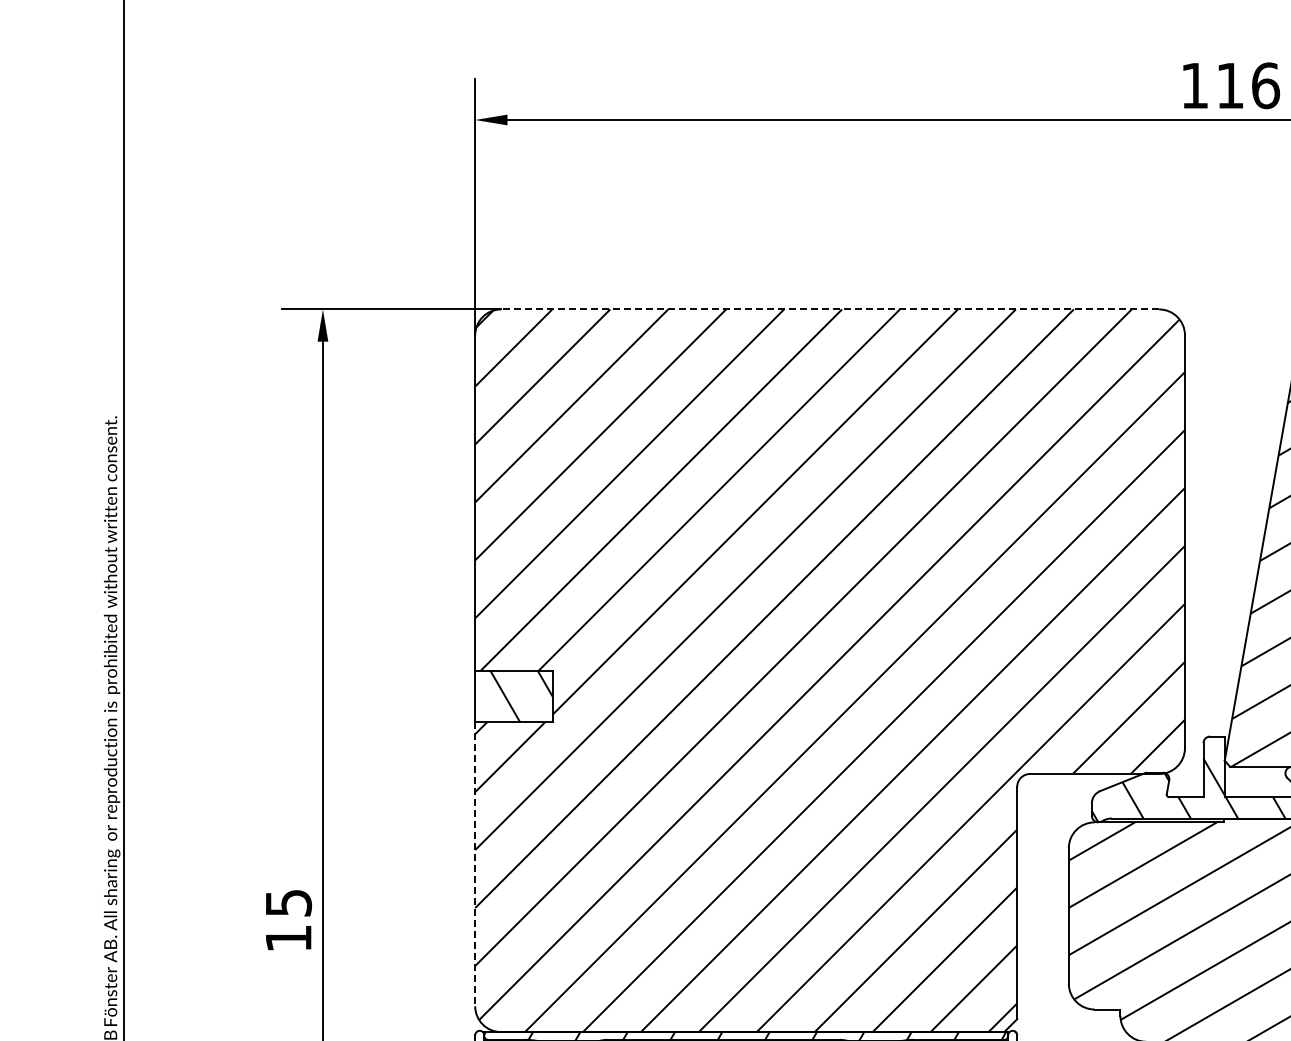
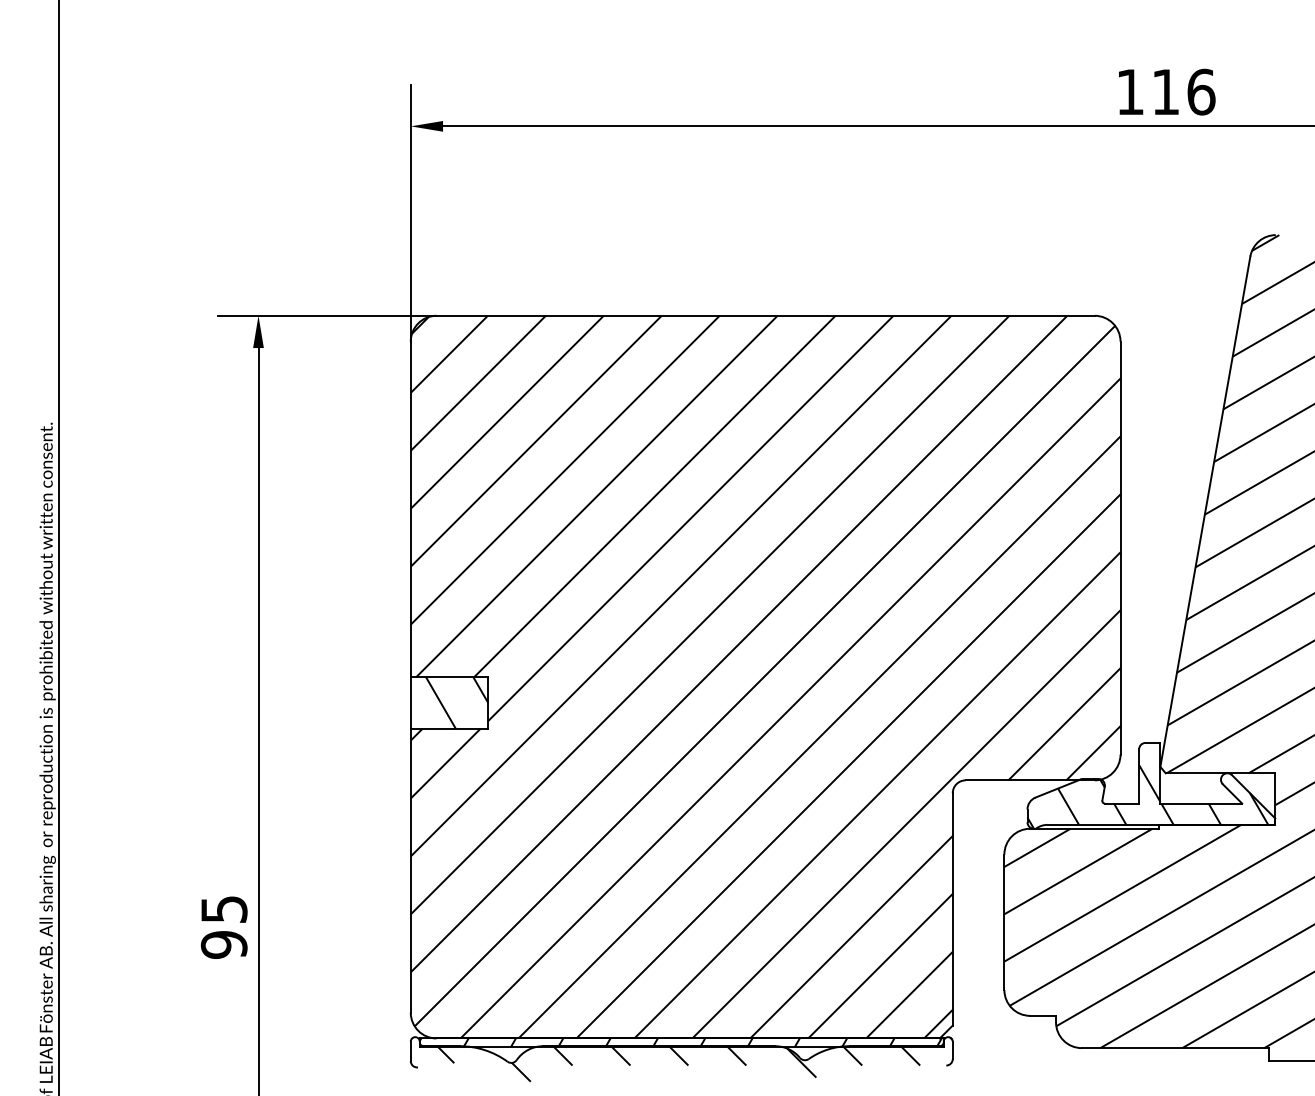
line: (829, 309) -> (765, 315), dashed -> solid
line: (474, 864) -> (410, 870), dashed -> solid
text: (287, 938) -> (223, 944), 15 -> 95

